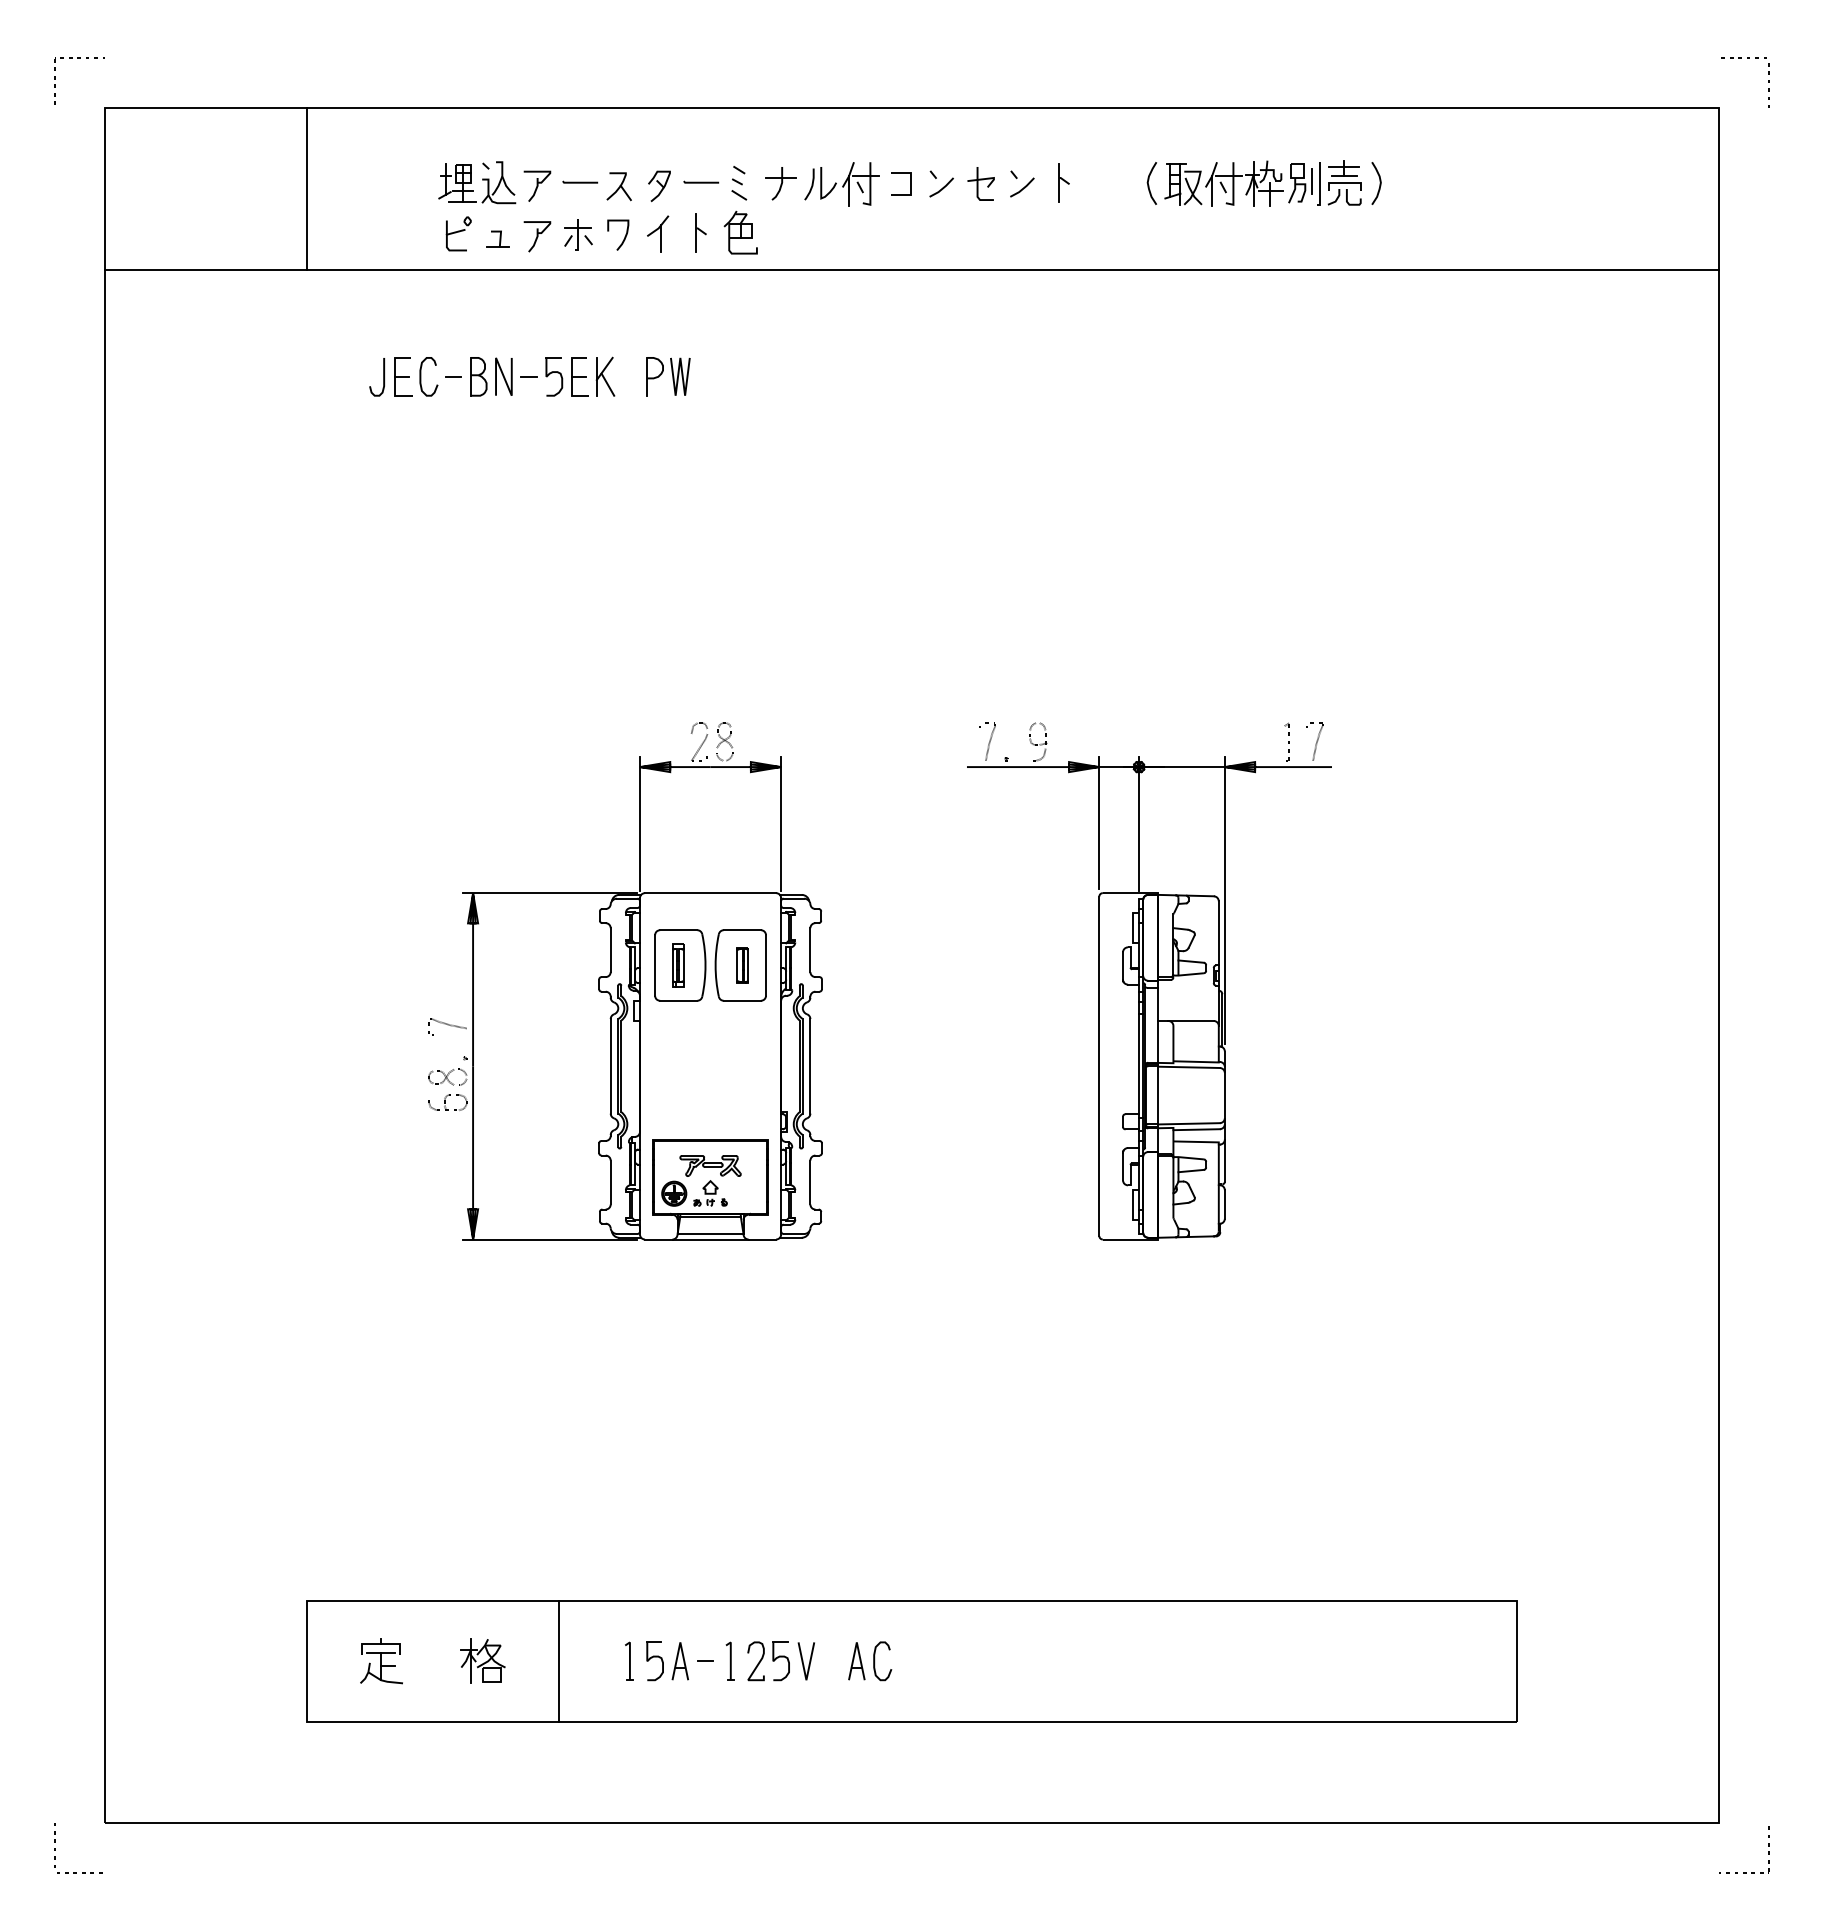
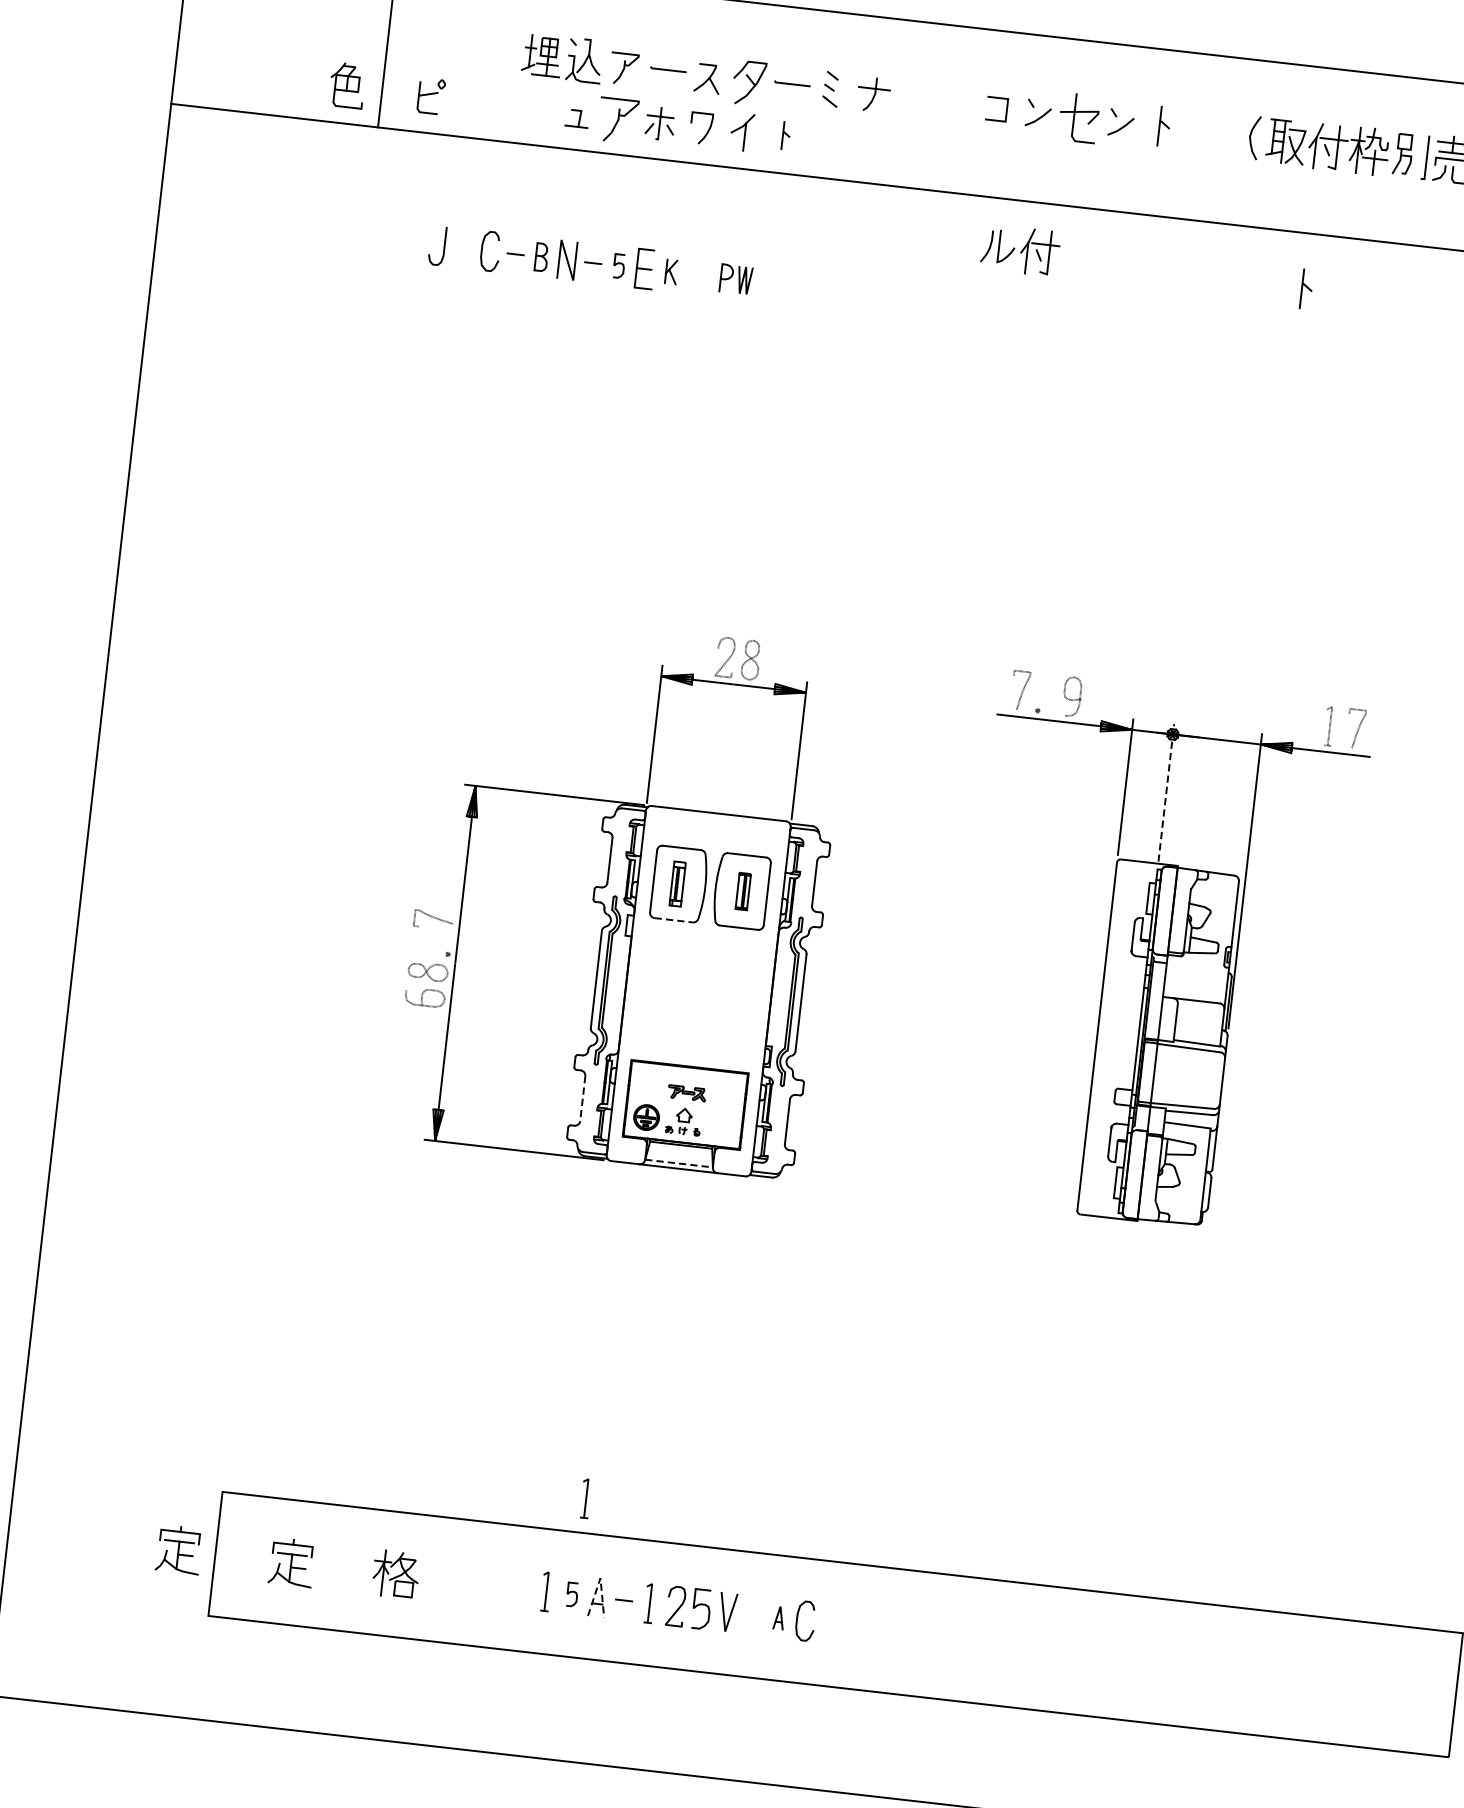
line: (1311, 180) -> (1418, 153), removed
part: (980, 183) -> (1078, 117), size x1.4
part: (841, 184) -> (1019, 250), moved
part: (659, 186) -> (749, 83), size x1.4
part: (700, 232) -> (785, 135), size x0.7
part: (740, 232) -> (347, 85), moved
part: (458, 233) -> (430, 95), moved
part: (537, 236) -> (618, 120), size x1.4
part: (1218, 323) -> (1306, 289), added
part: (403, 376) -> (464, 248), removed
part: (478, 376) -> (541, 256), size x0.7
part: (554, 376) -> (619, 265), size x0.6
part: (605, 376) -> (671, 271), size x0.6
part: (668, 376) -> (736, 279), size x0.7
line: (1139, 823) -> (1166, 792), solid -> dashed
line: (678, 1000) -> (673, 919), solid -> dashed
part: (710, 1165) -> (687, 1092), size x0.6
line: (610, 1182) -> (582, 1098), solid -> dashed
line: (711, 1234) -> (680, 1163), solid -> dashed
part: (657, 1566) -> (585, 1497), added
line: (680, 1642) -> (600, 1578), solid -> dashed
line: (559, 1660) -> (474, 1582), removed
part: (271, 1661) -> (179, 1549), added
part: (654, 1661) -> (571, 1594), size x0.6
part: (856, 1661) -> (778, 1618), size x0.6

